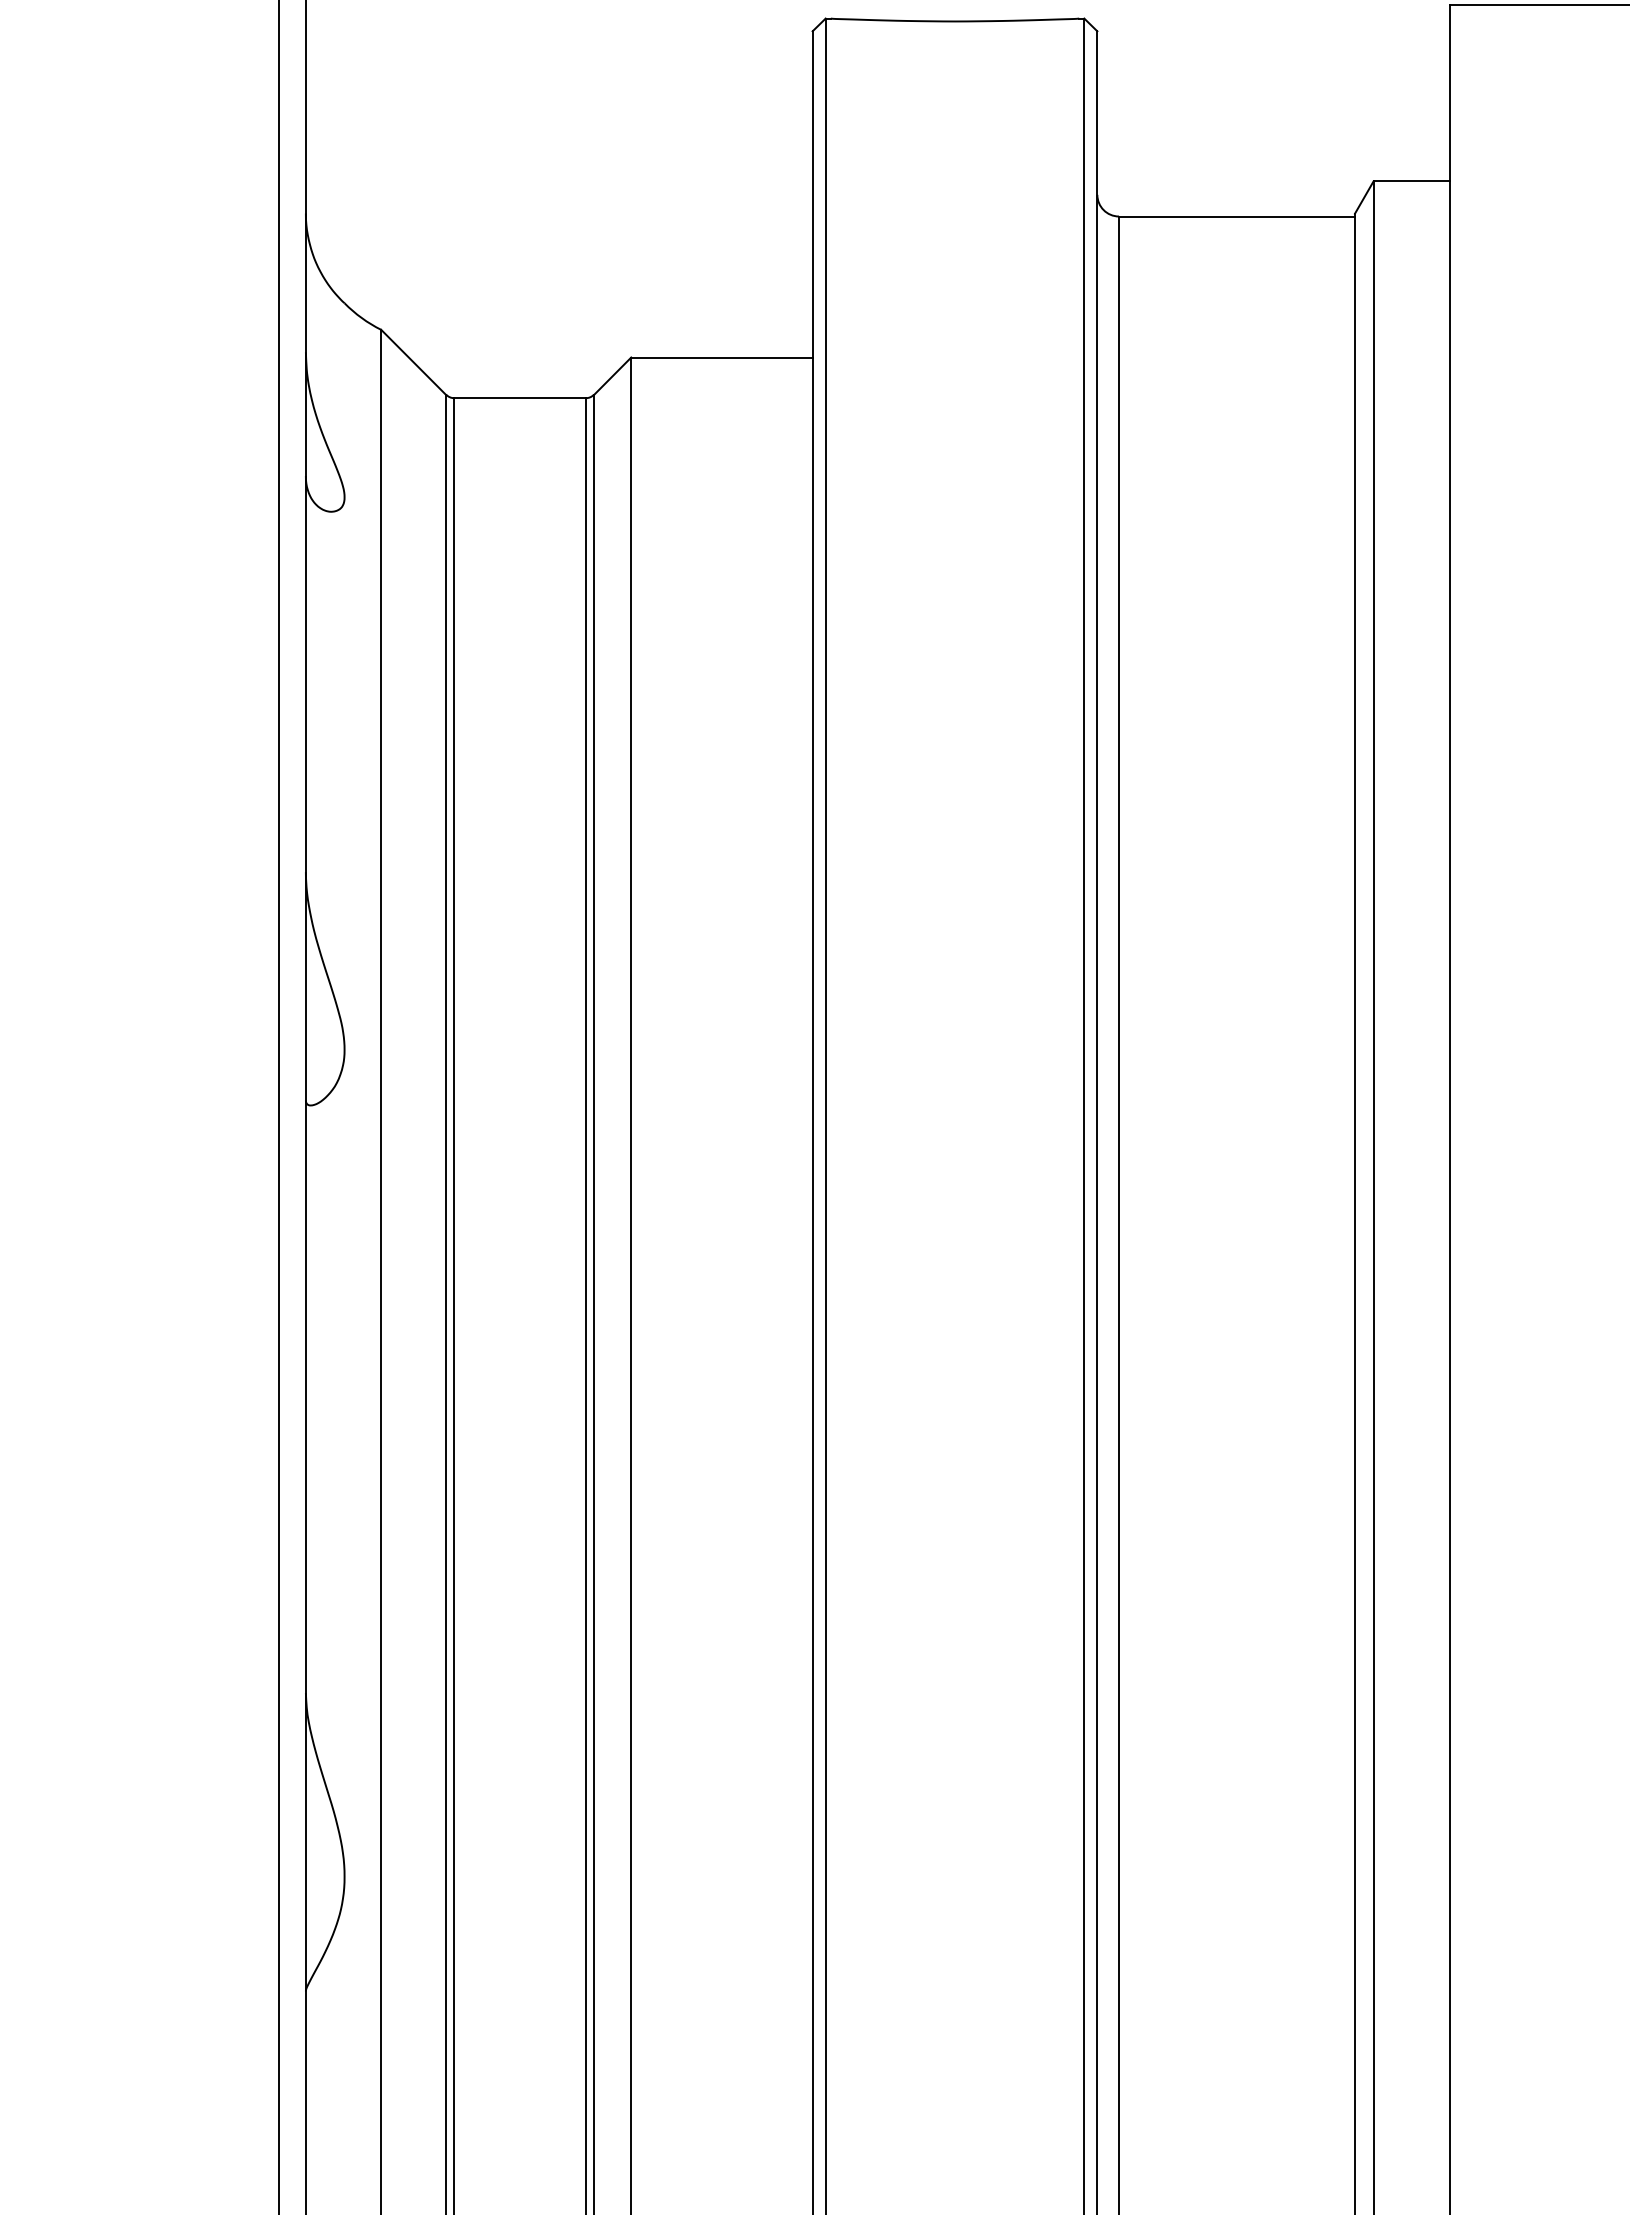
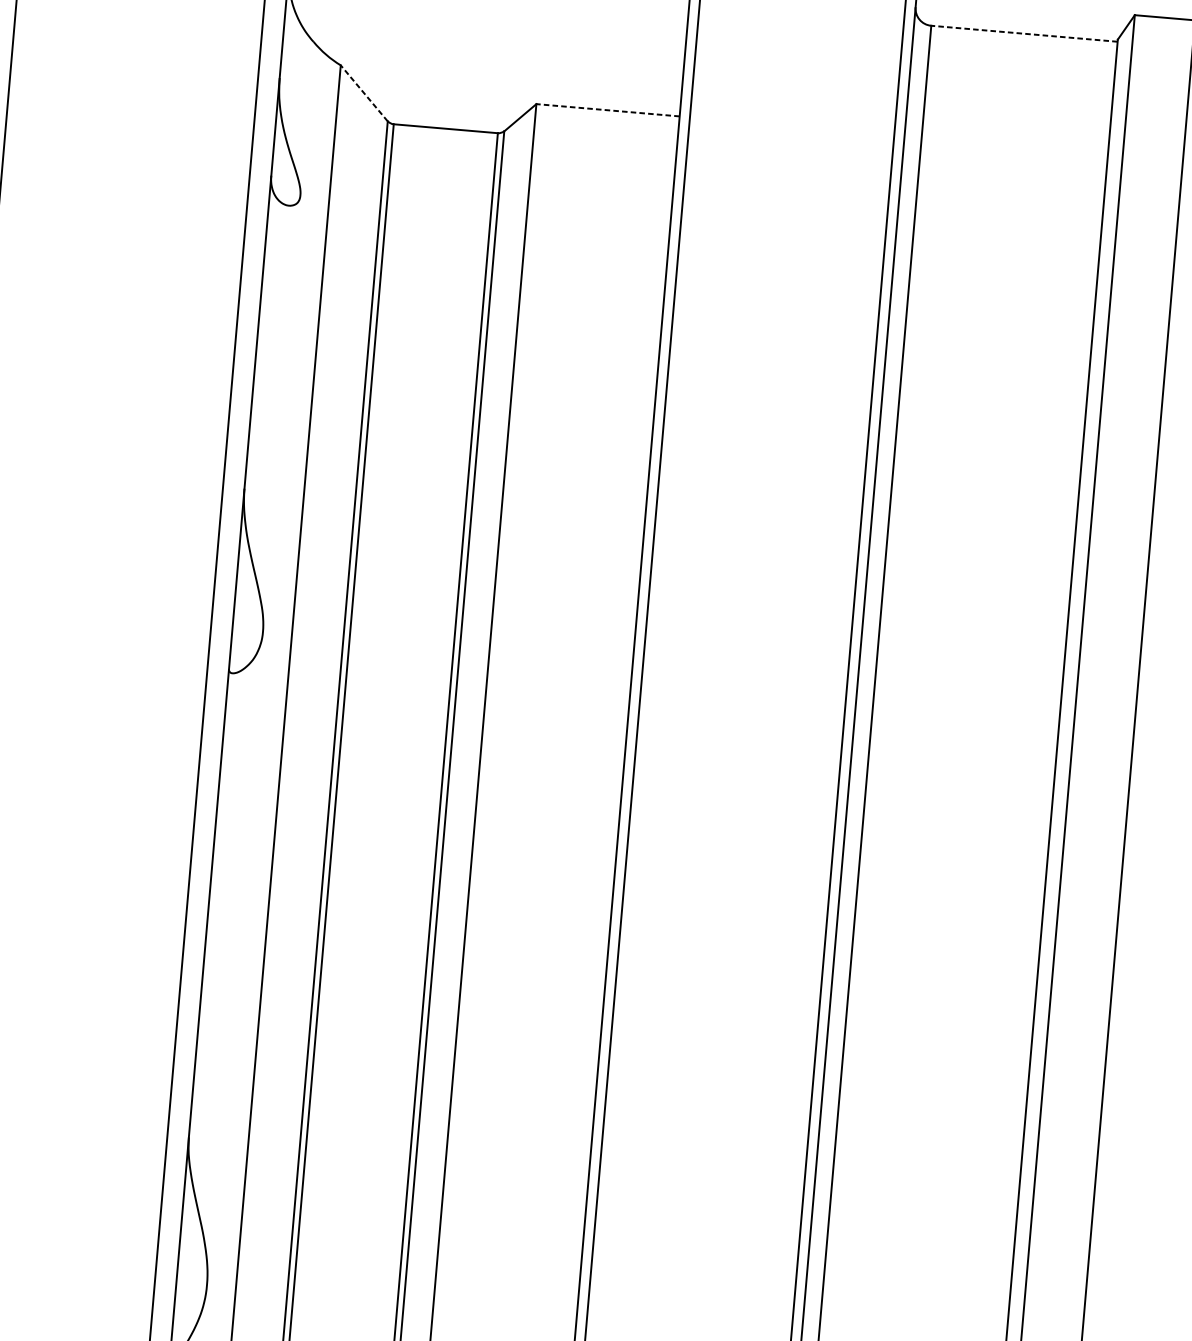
line: (1236, 216) -> (1024, 33), solid -> dashed
line: (721, 357) -> (607, 110), solid -> dashed
line: (413, 362) -> (364, 93), solid -> dashed

